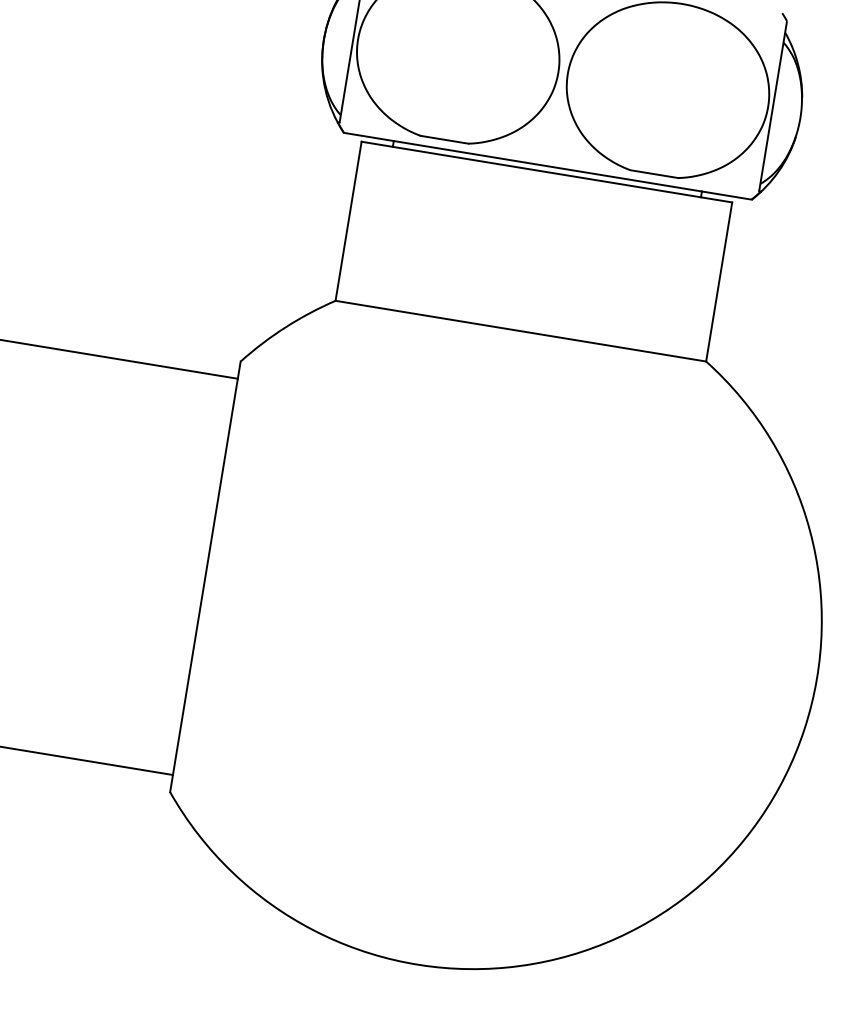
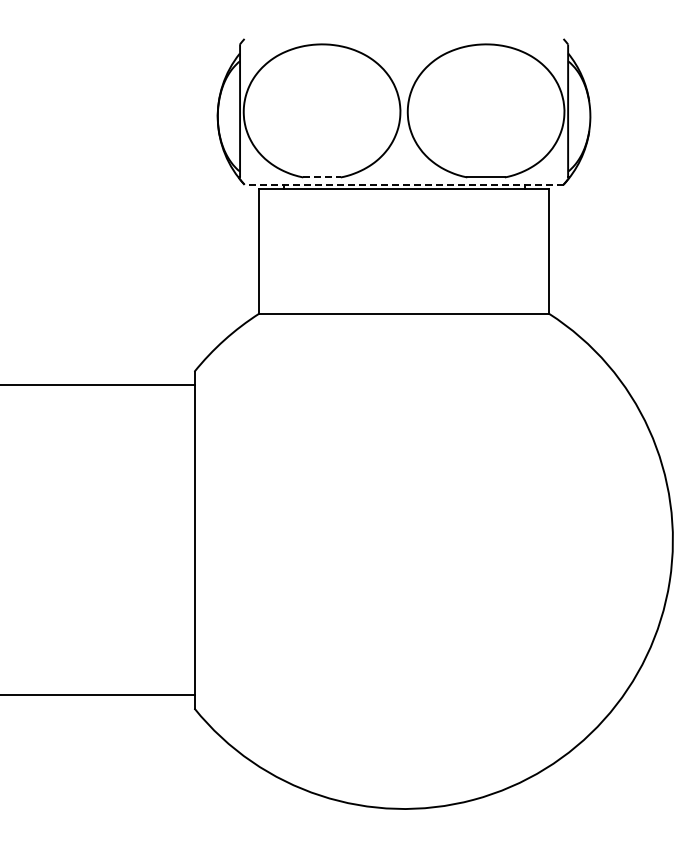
line: (445, 139) -> (322, 177), solid -> dashed
line: (547, 165) -> (403, 184), solid -> dashed

